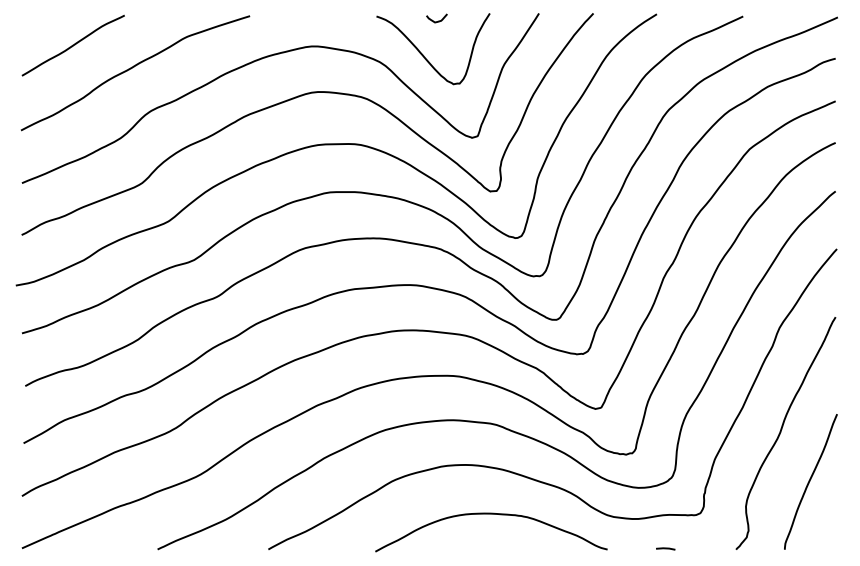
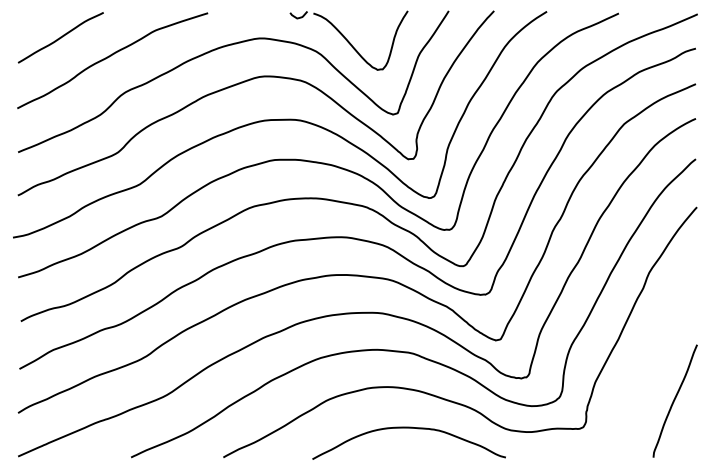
curve: (438, 20) -> (300, 16), moved
curve: (781, 432) -> (650, 360), removed
line: (665, 548) -> (554, 456), removed

